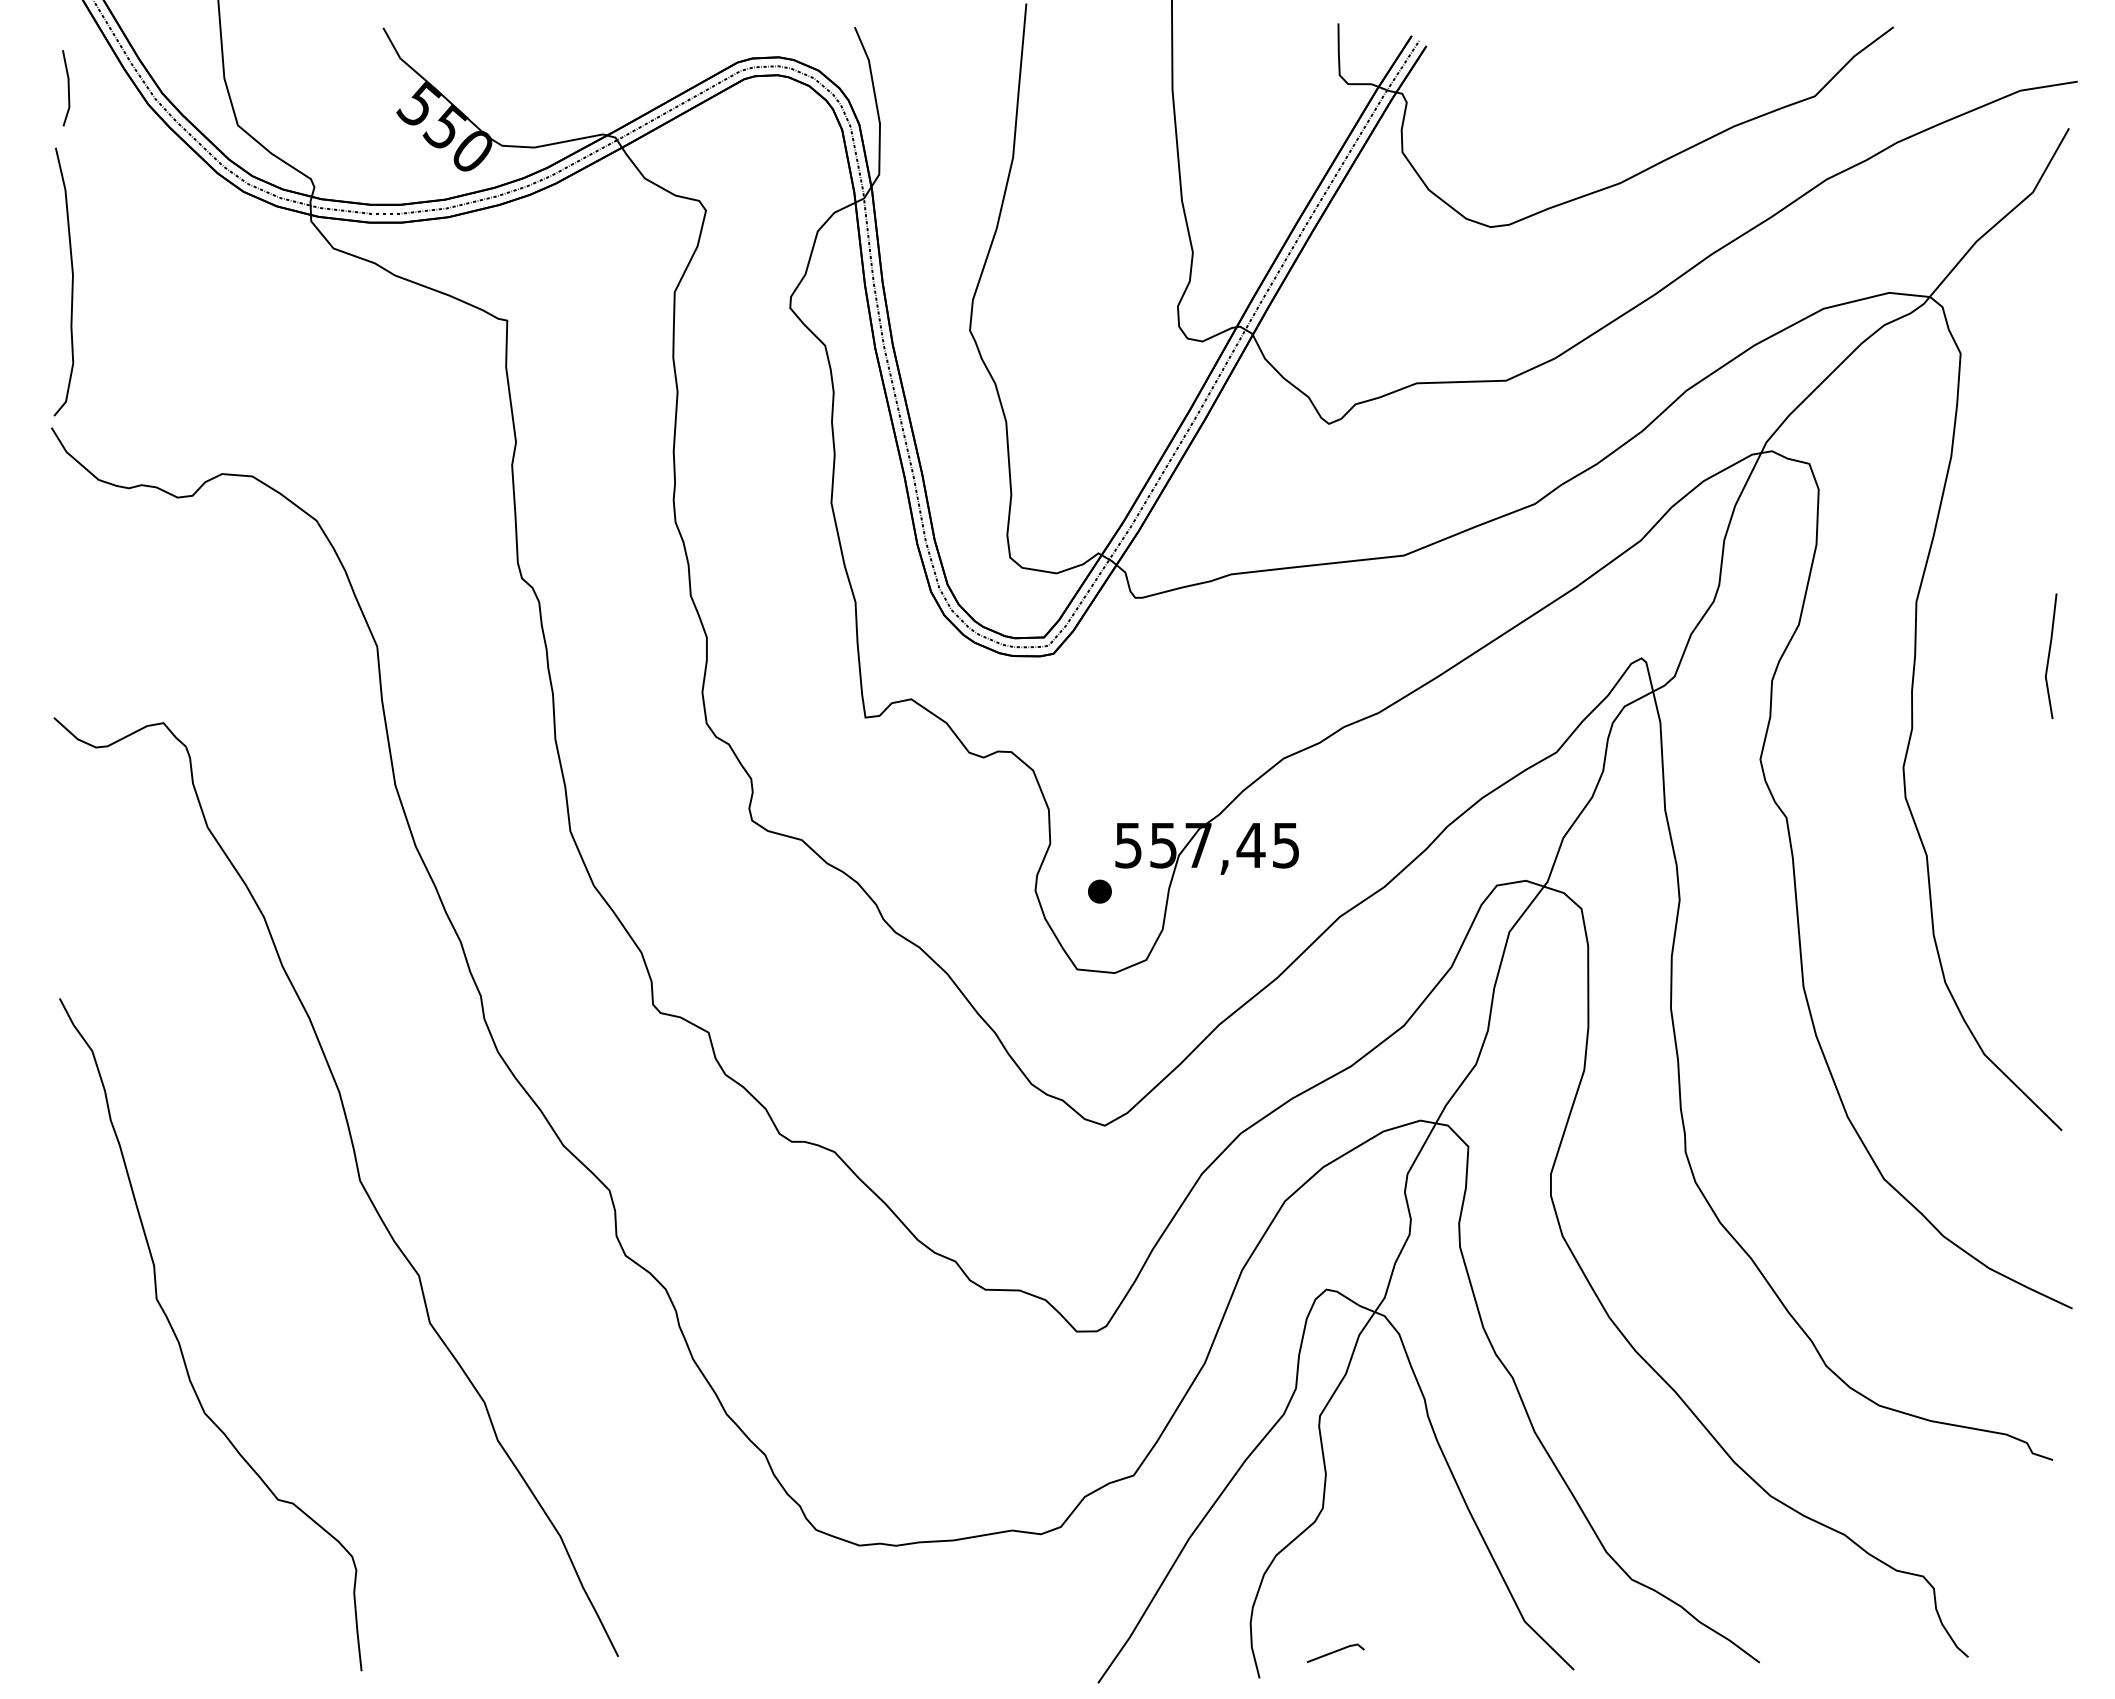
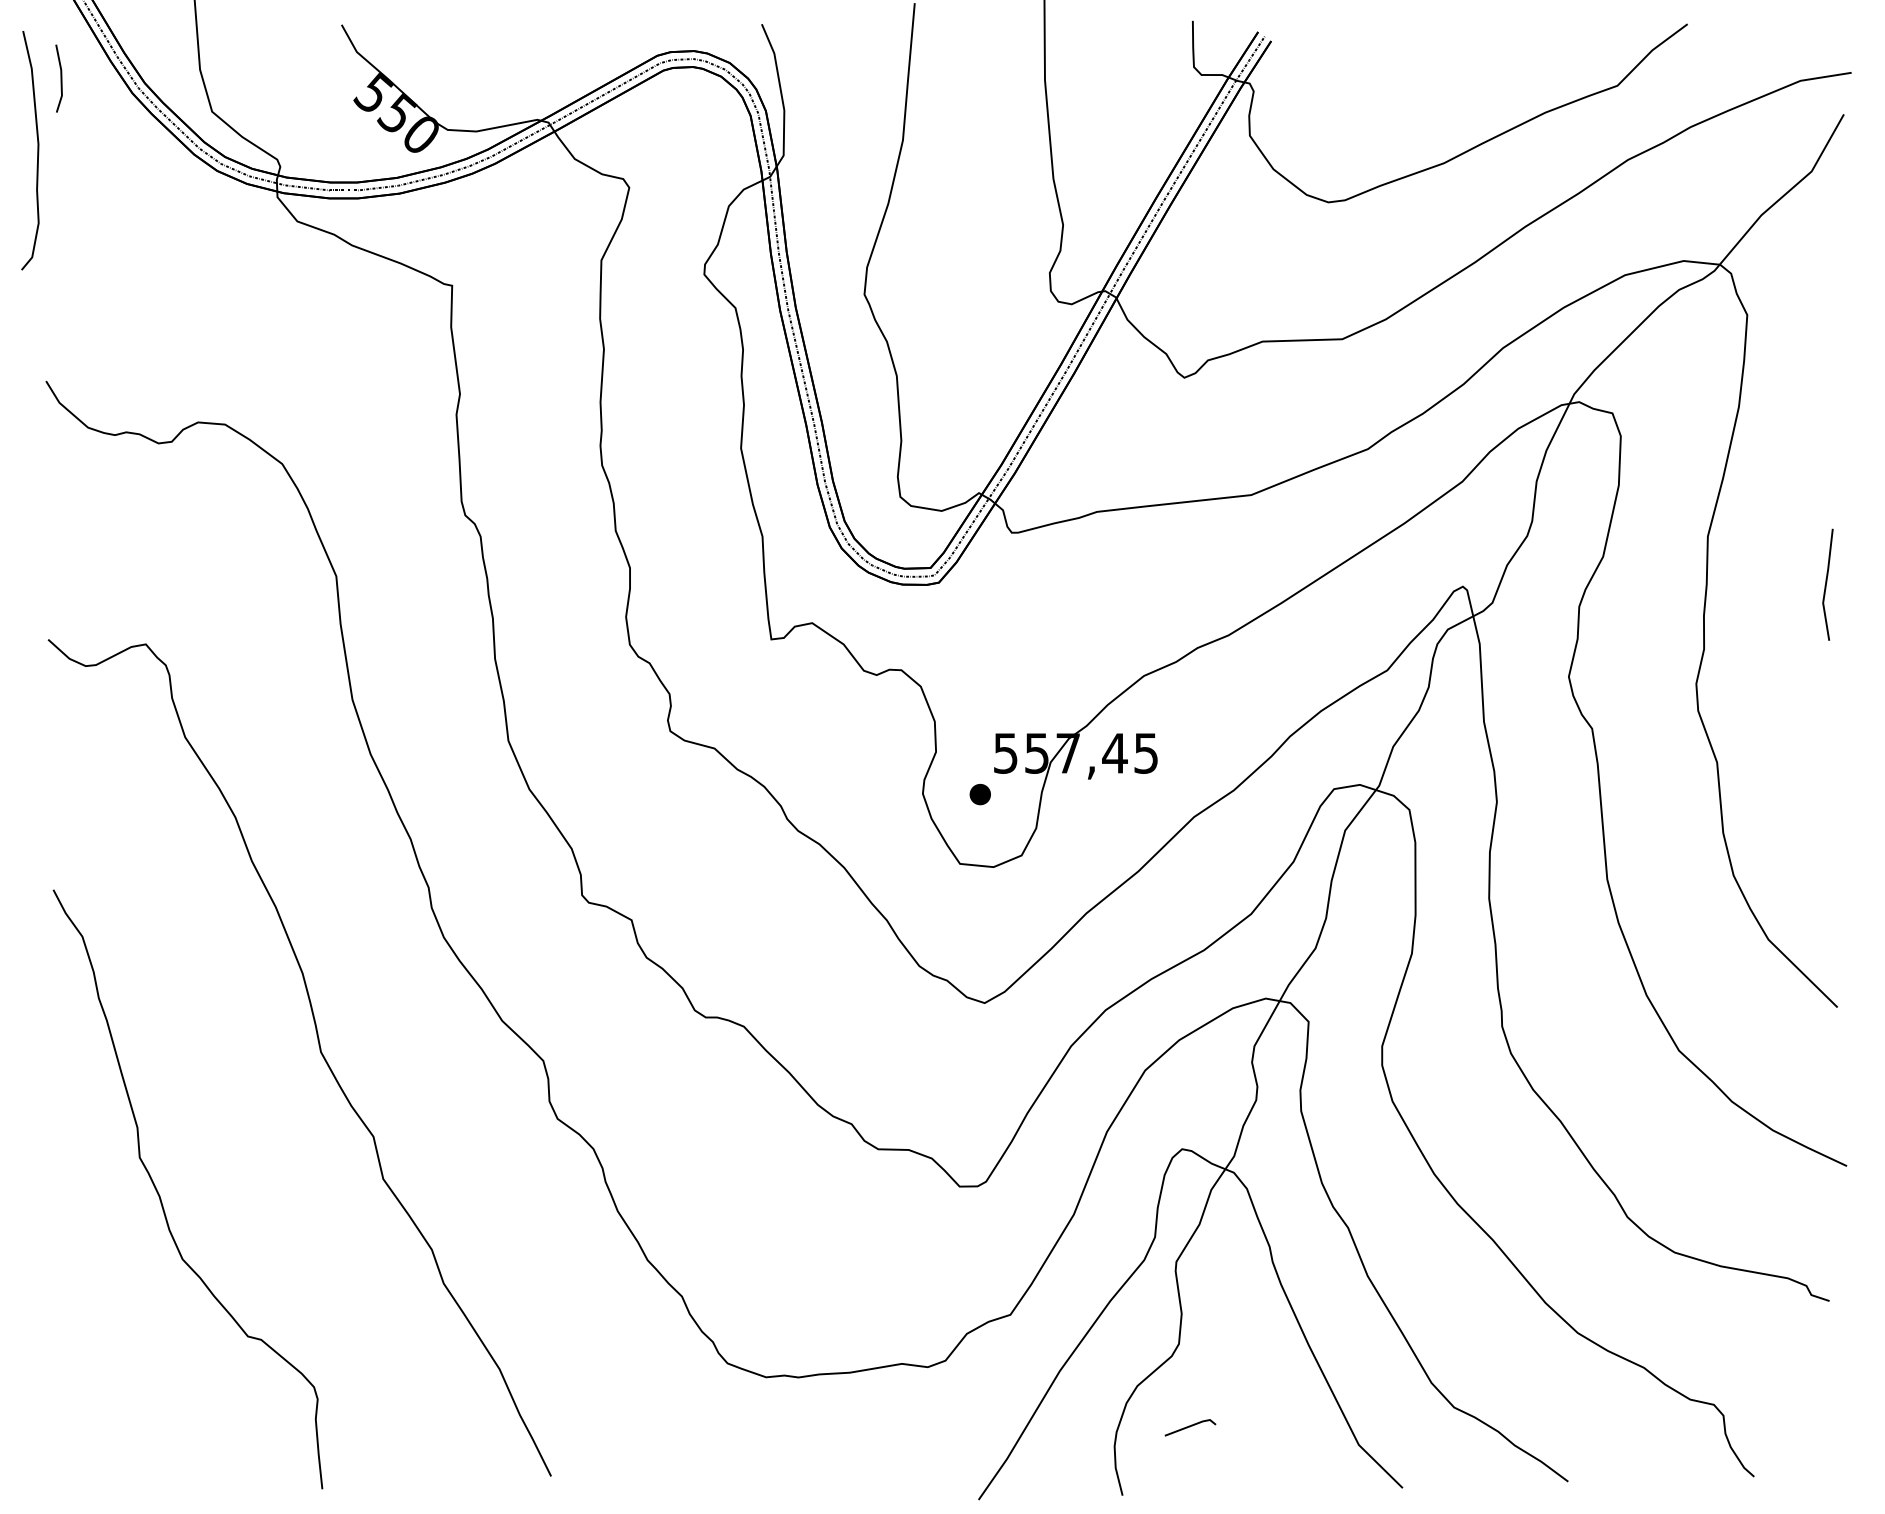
curve: (71, 281) -> (37, 150), moved
line: (1335, 1652) -> (1190, 1427), moved

